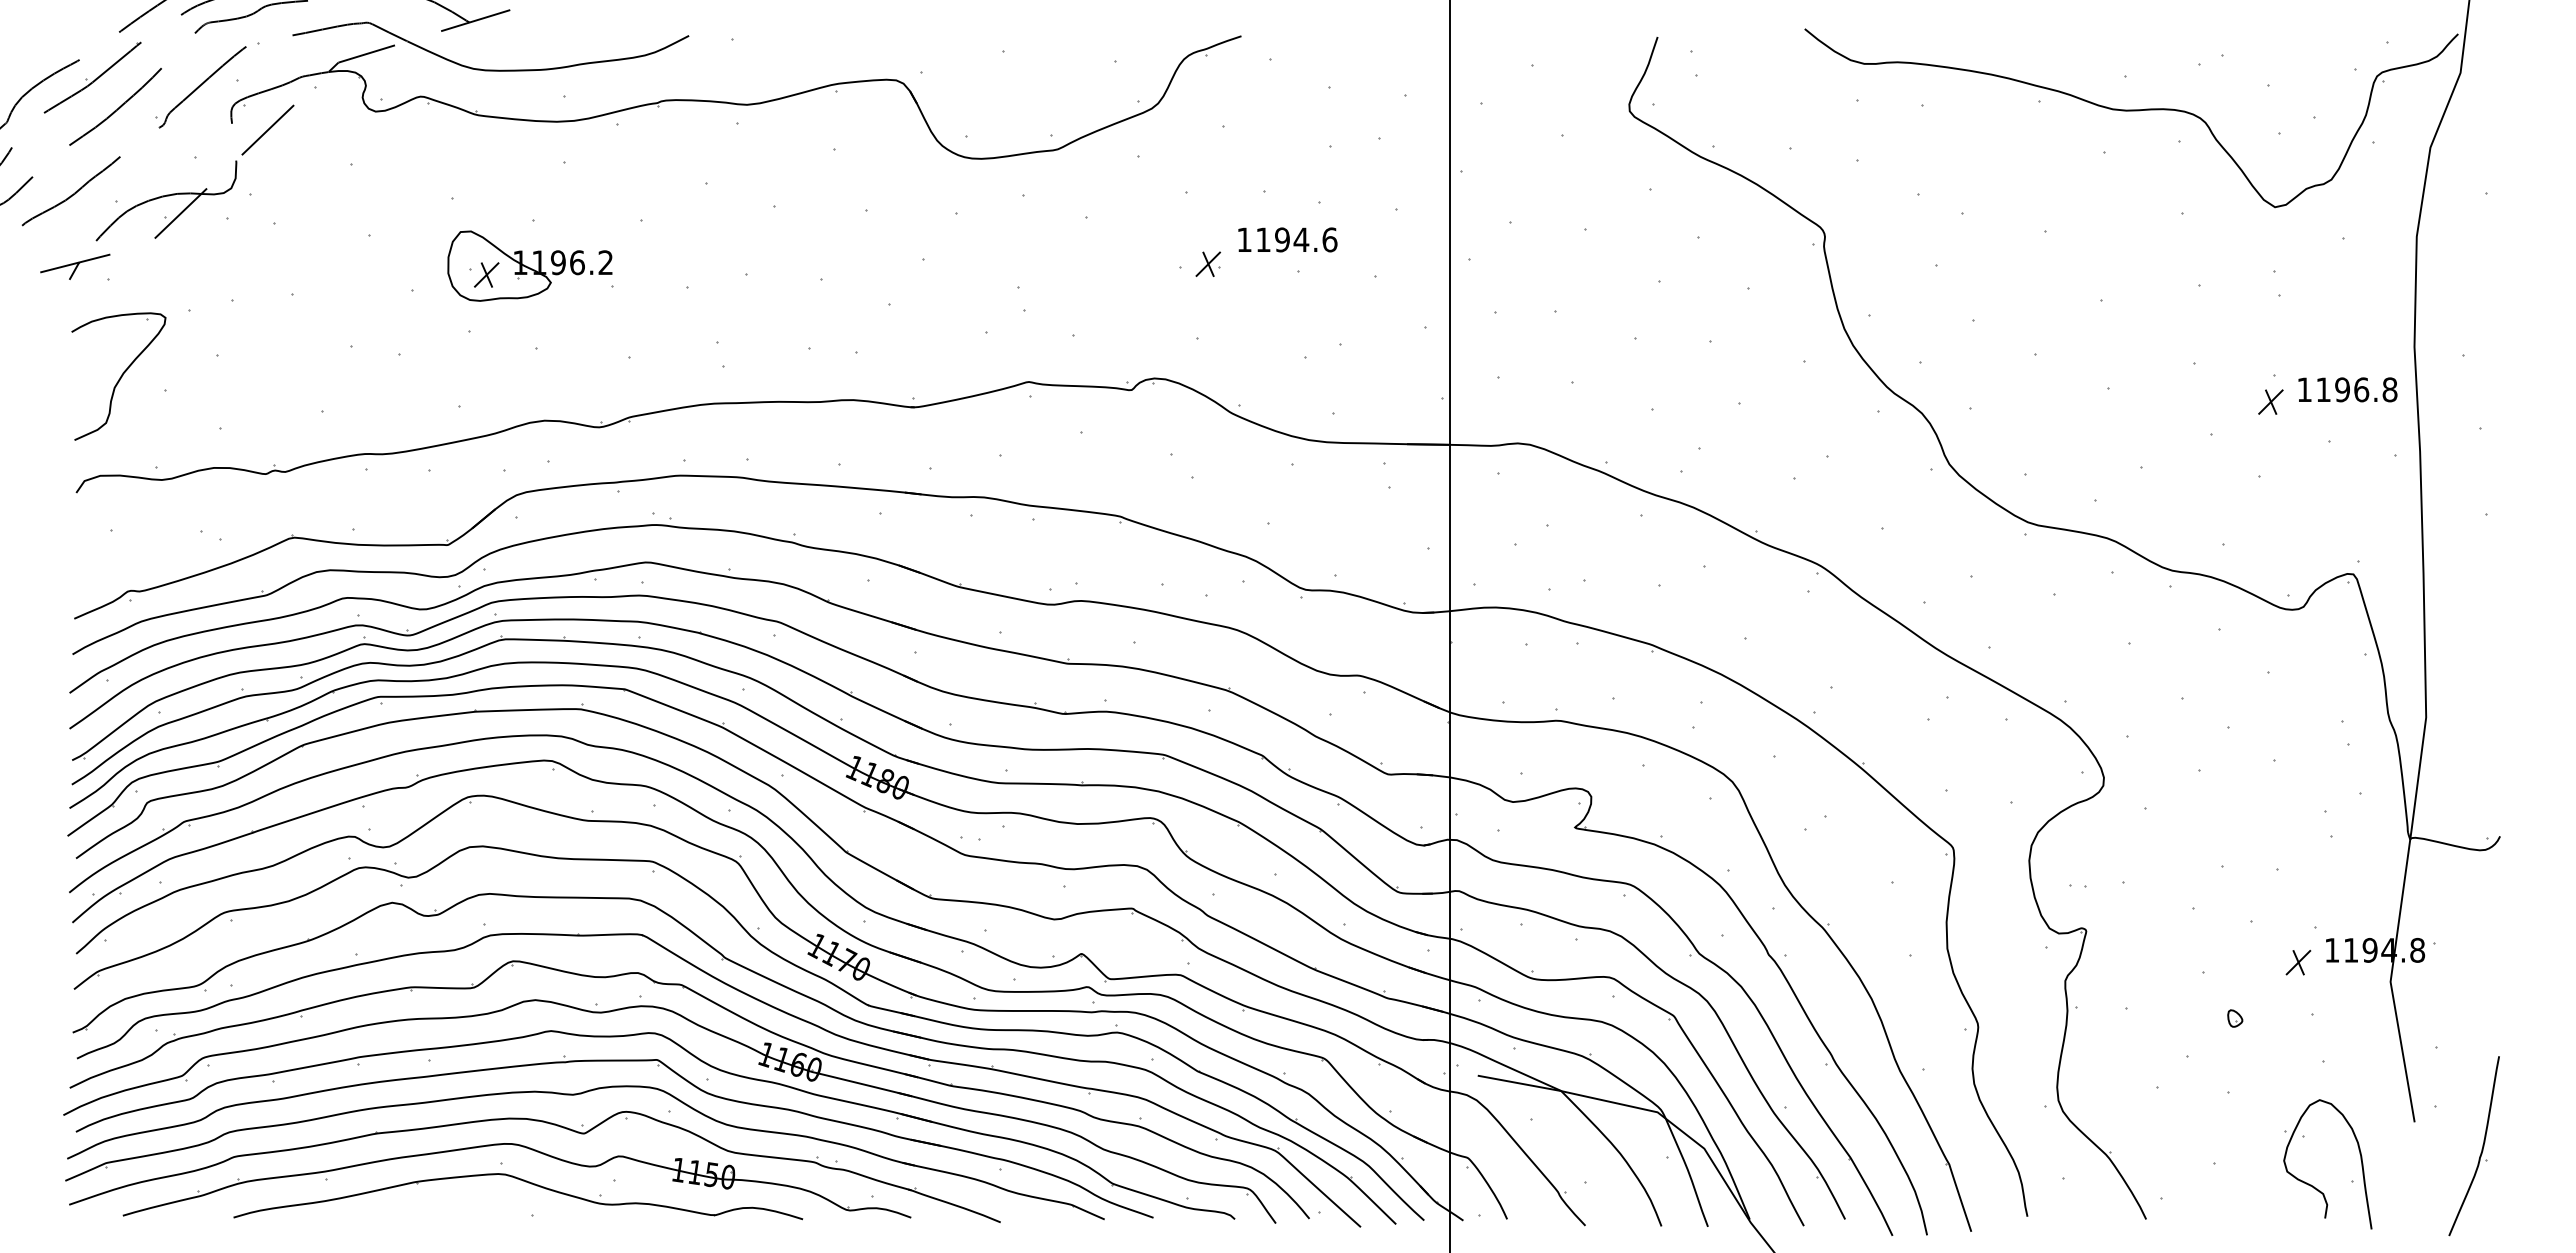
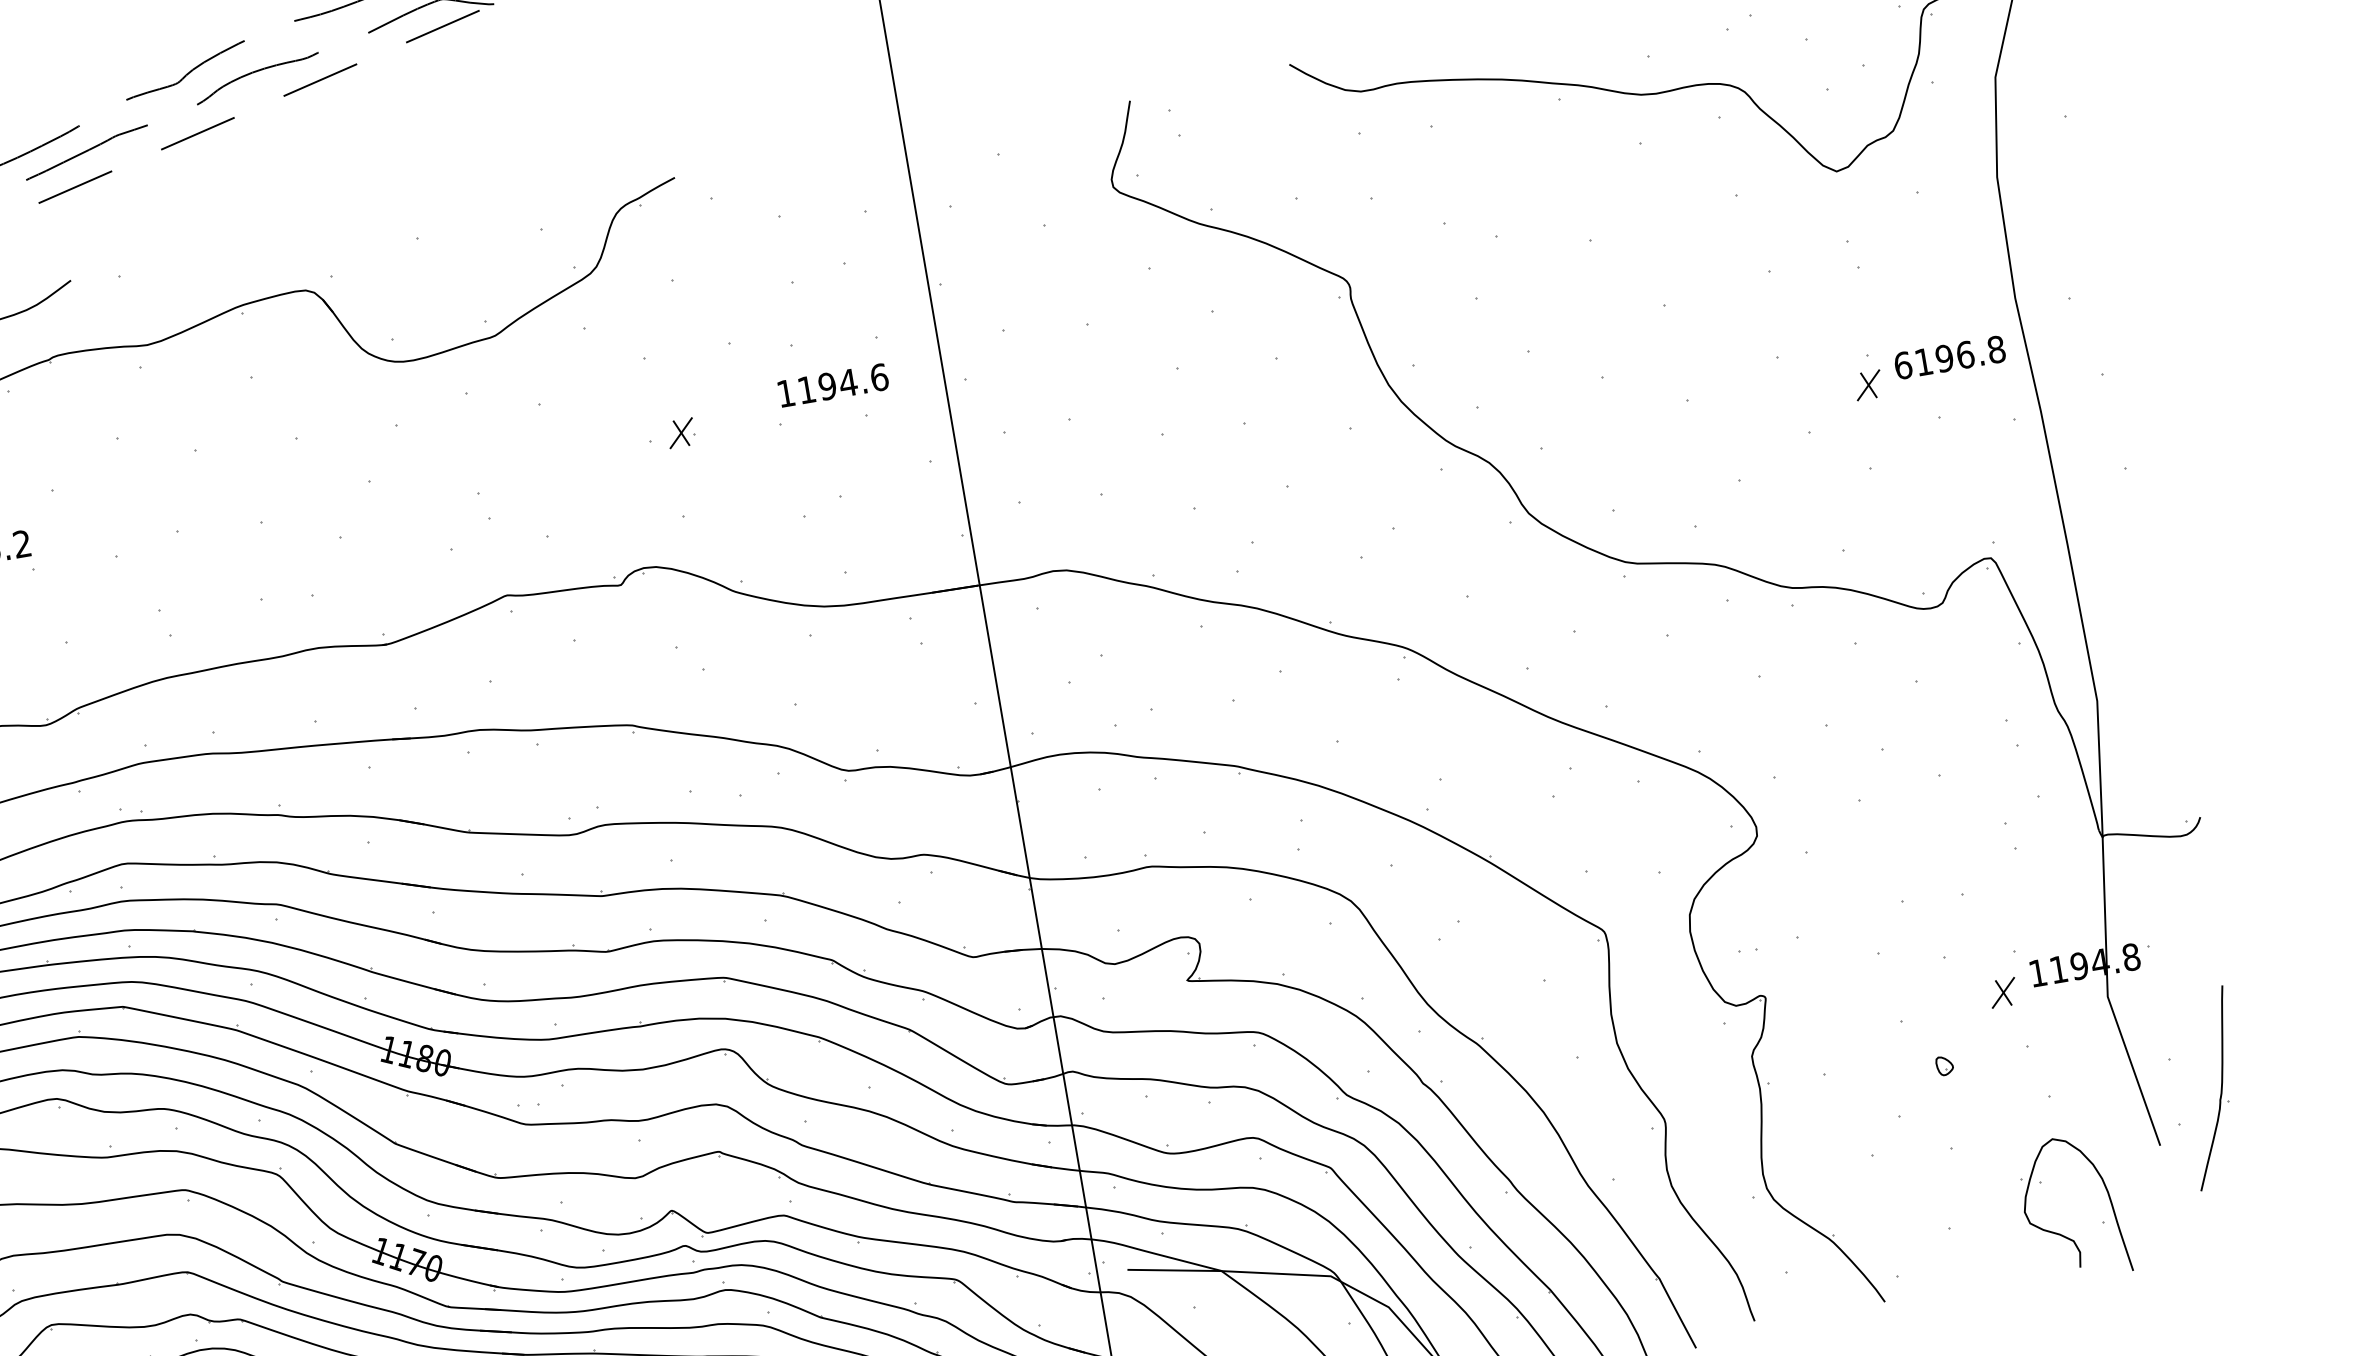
text: (1287, 239) -> (832, 385), moved
text: (2304, 389) -> (1902, 365), 1196.8 -> 6196.8
part: (2481, 1149) -> (2220, 1090), moved

